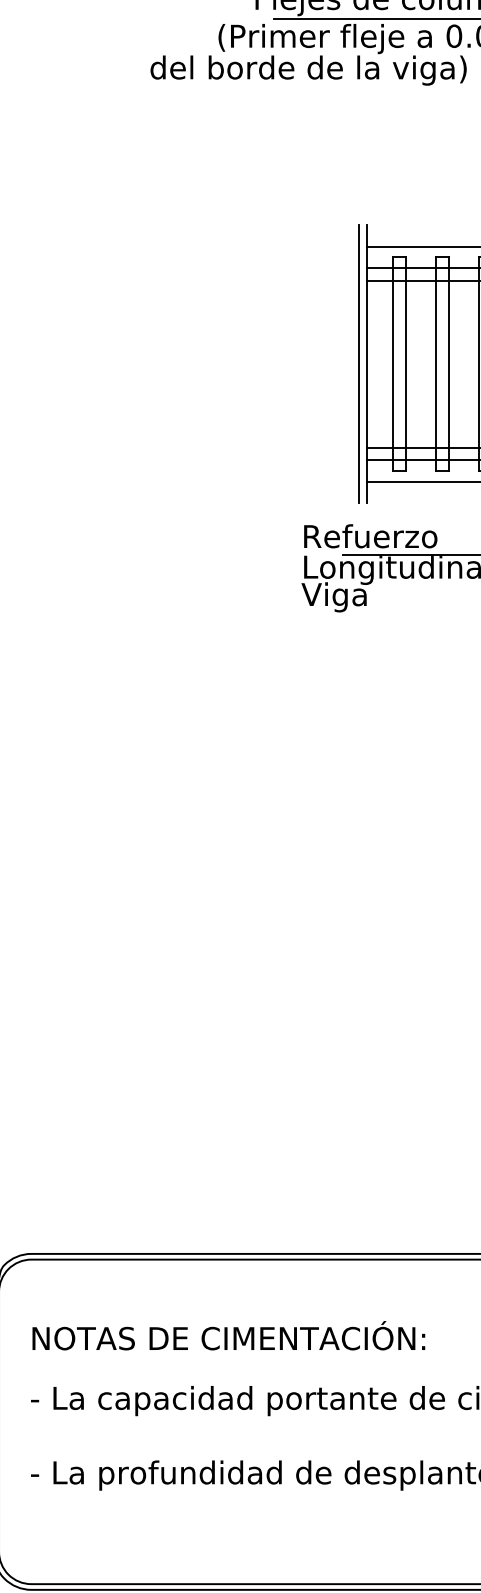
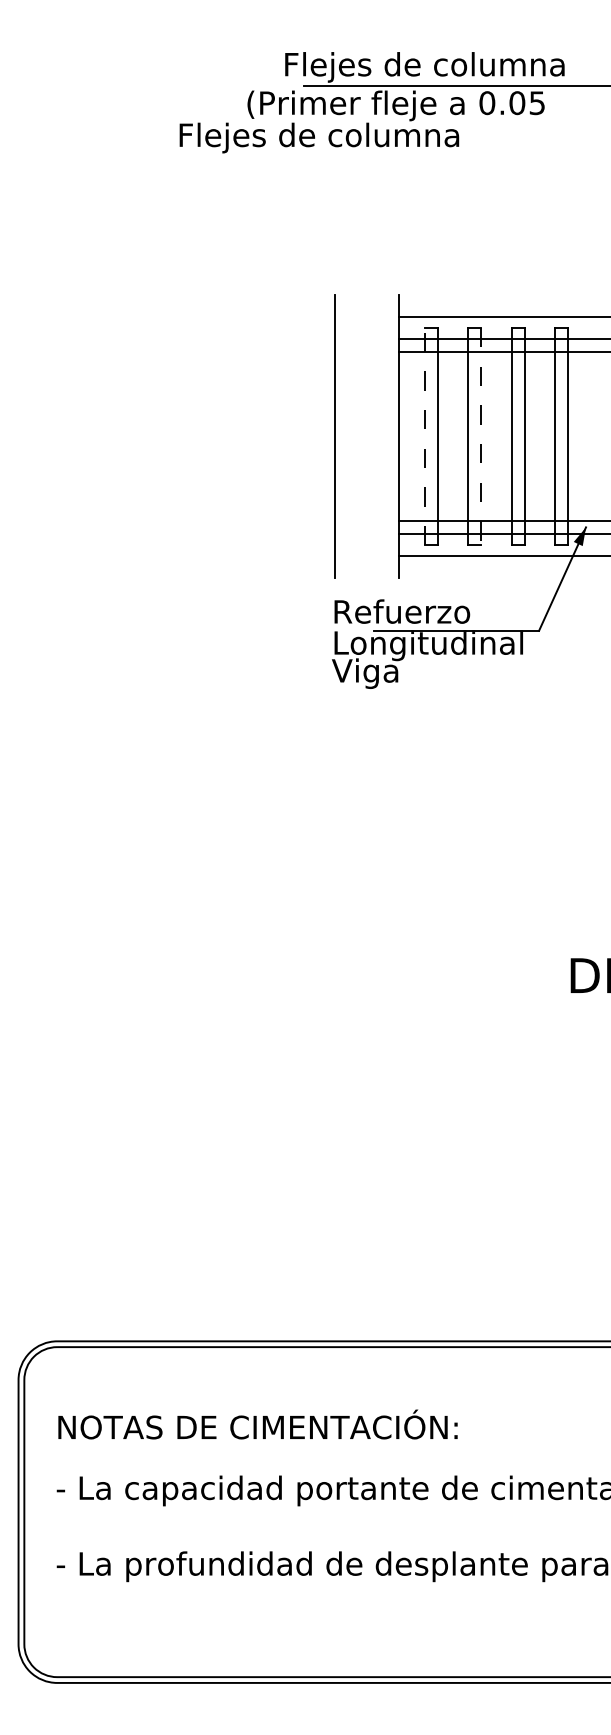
text: (307, 70) -> (338, 137), del borde de la viga) -> Flejes de columna
line: (358, 364) -> (334, 436), moved
line: (392, 364) -> (424, 436), solid -> dashed
line: (448, 364) -> (481, 436), solid -> dashed

